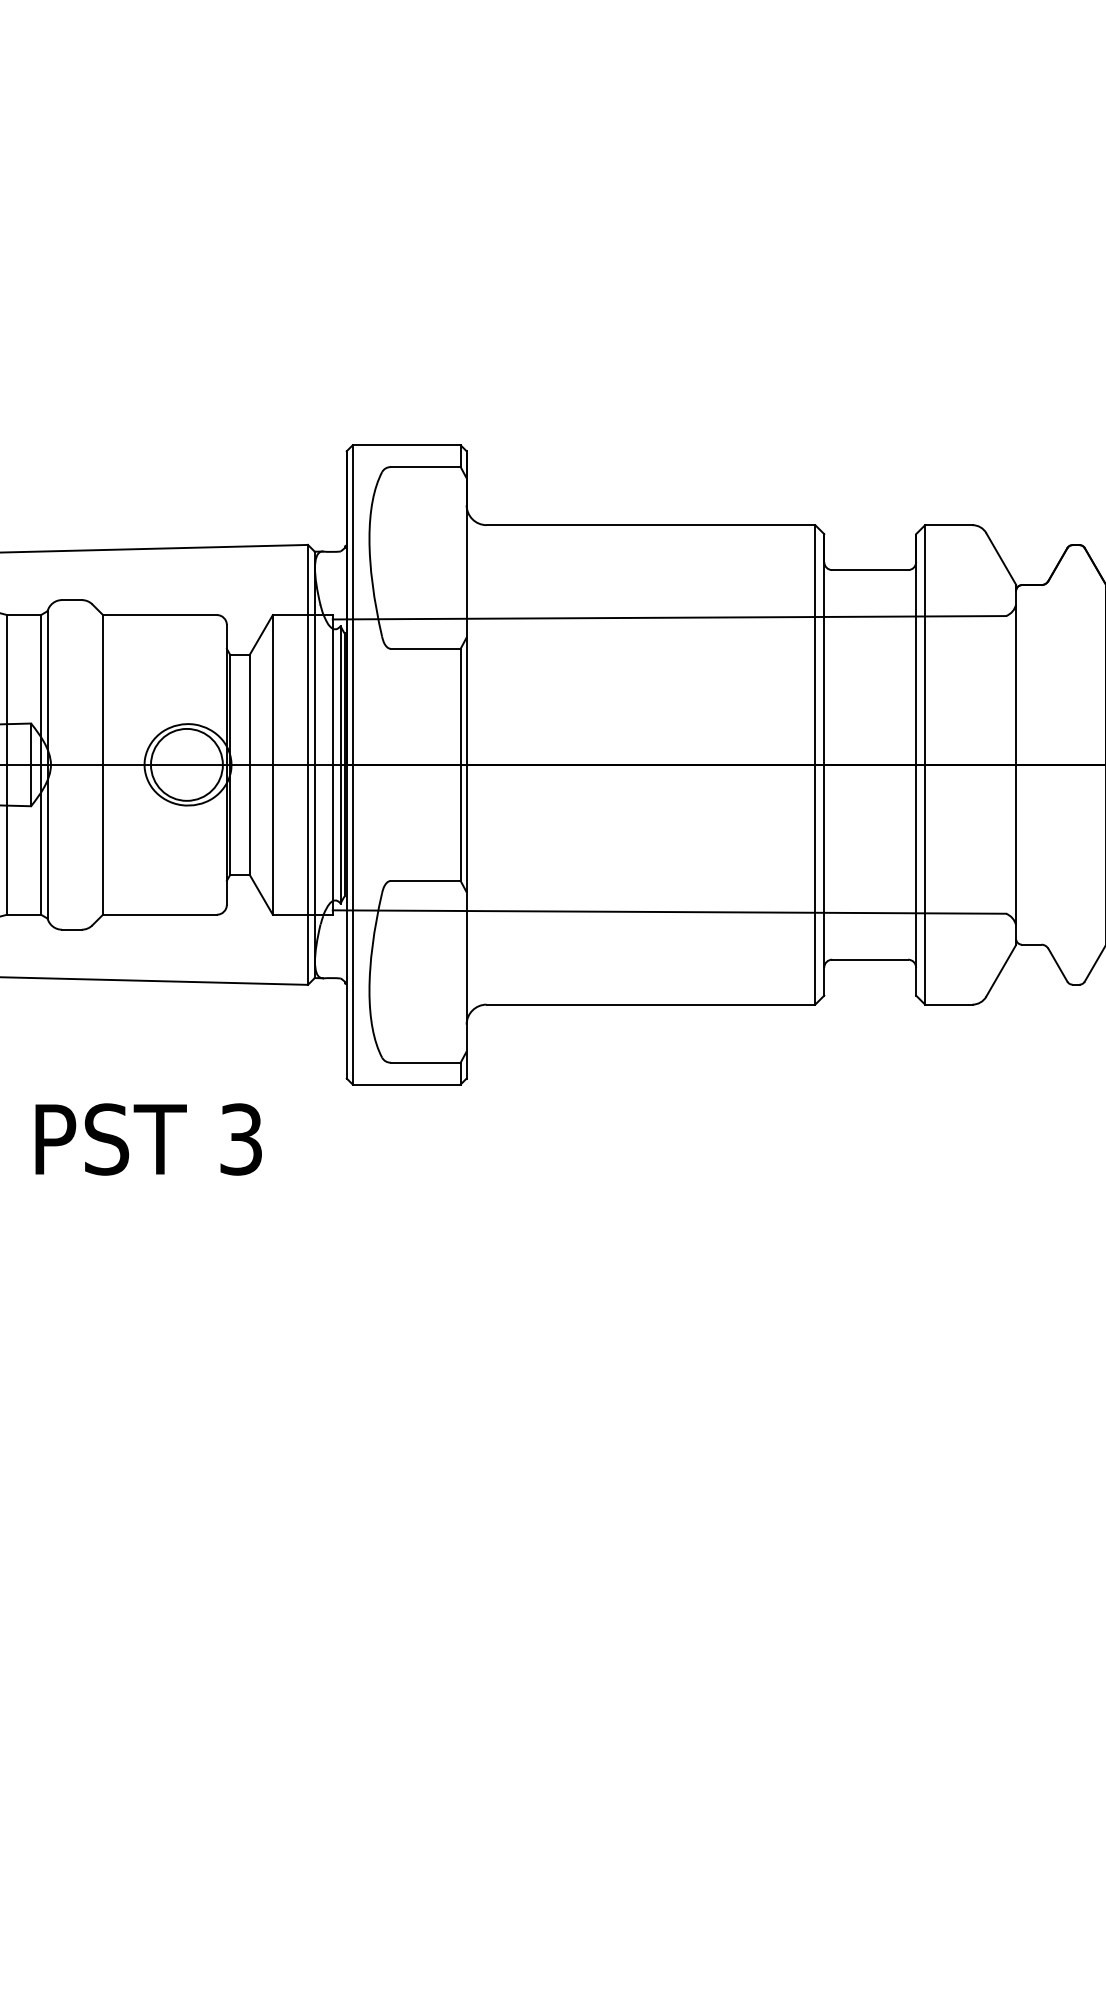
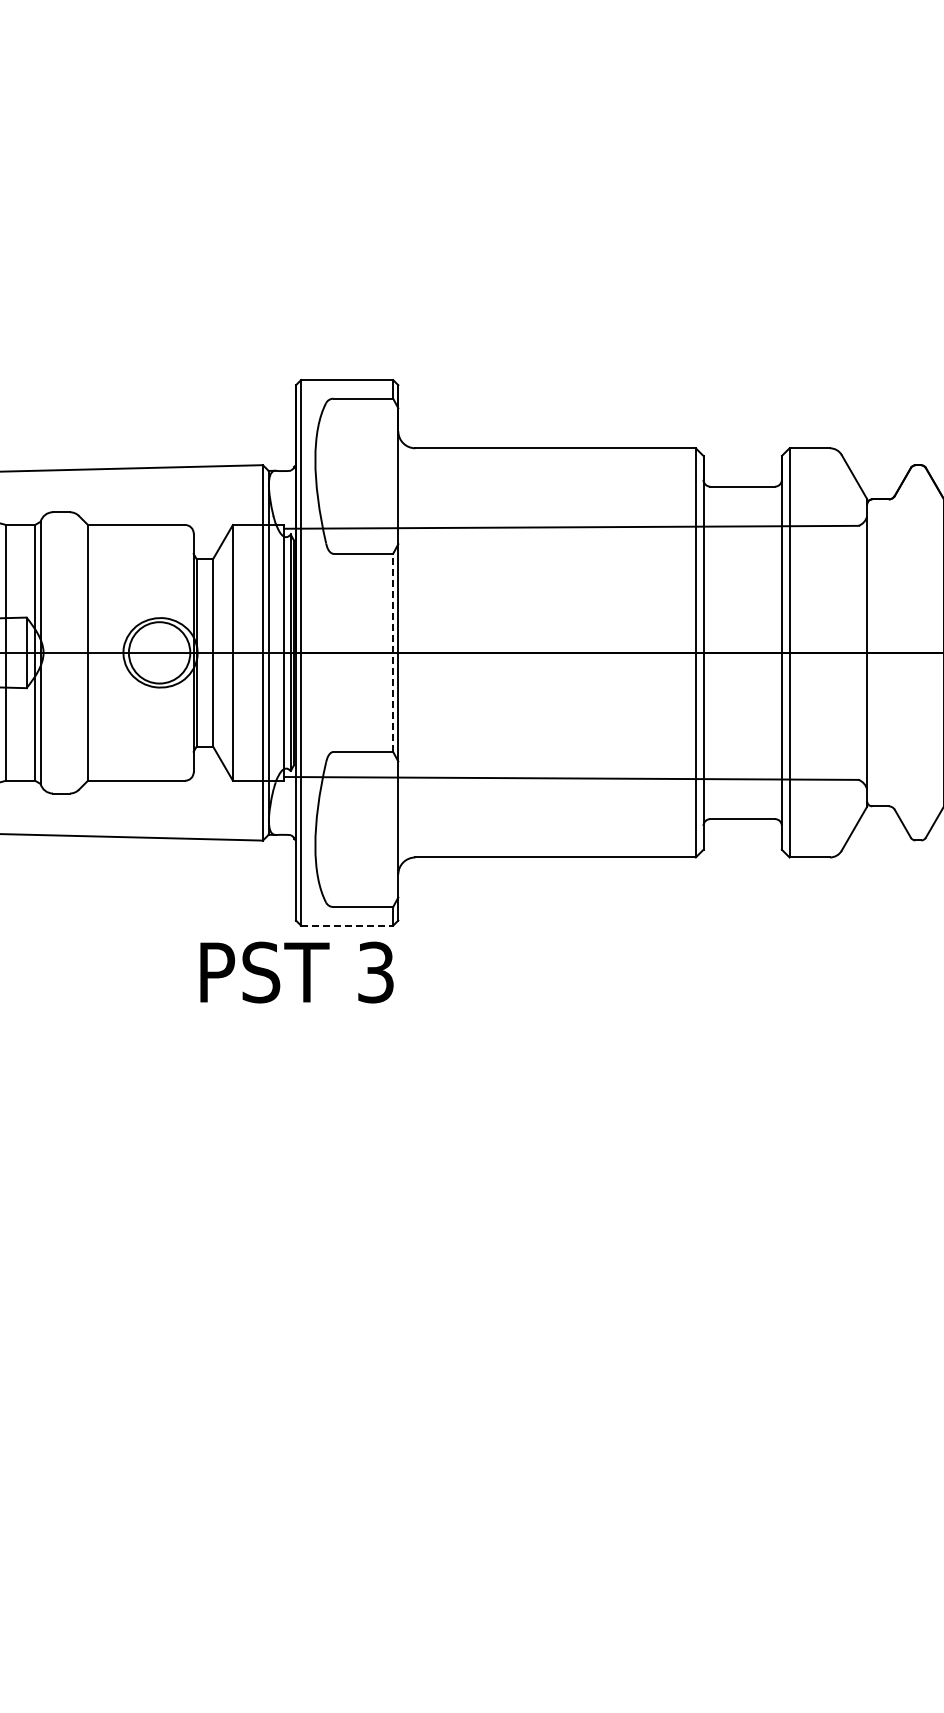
line: (461, 764) -> (393, 652), solid -> dashed
line: (407, 1084) -> (347, 925), solid -> dashed
text: (148, 1139) -> (296, 972), moved

